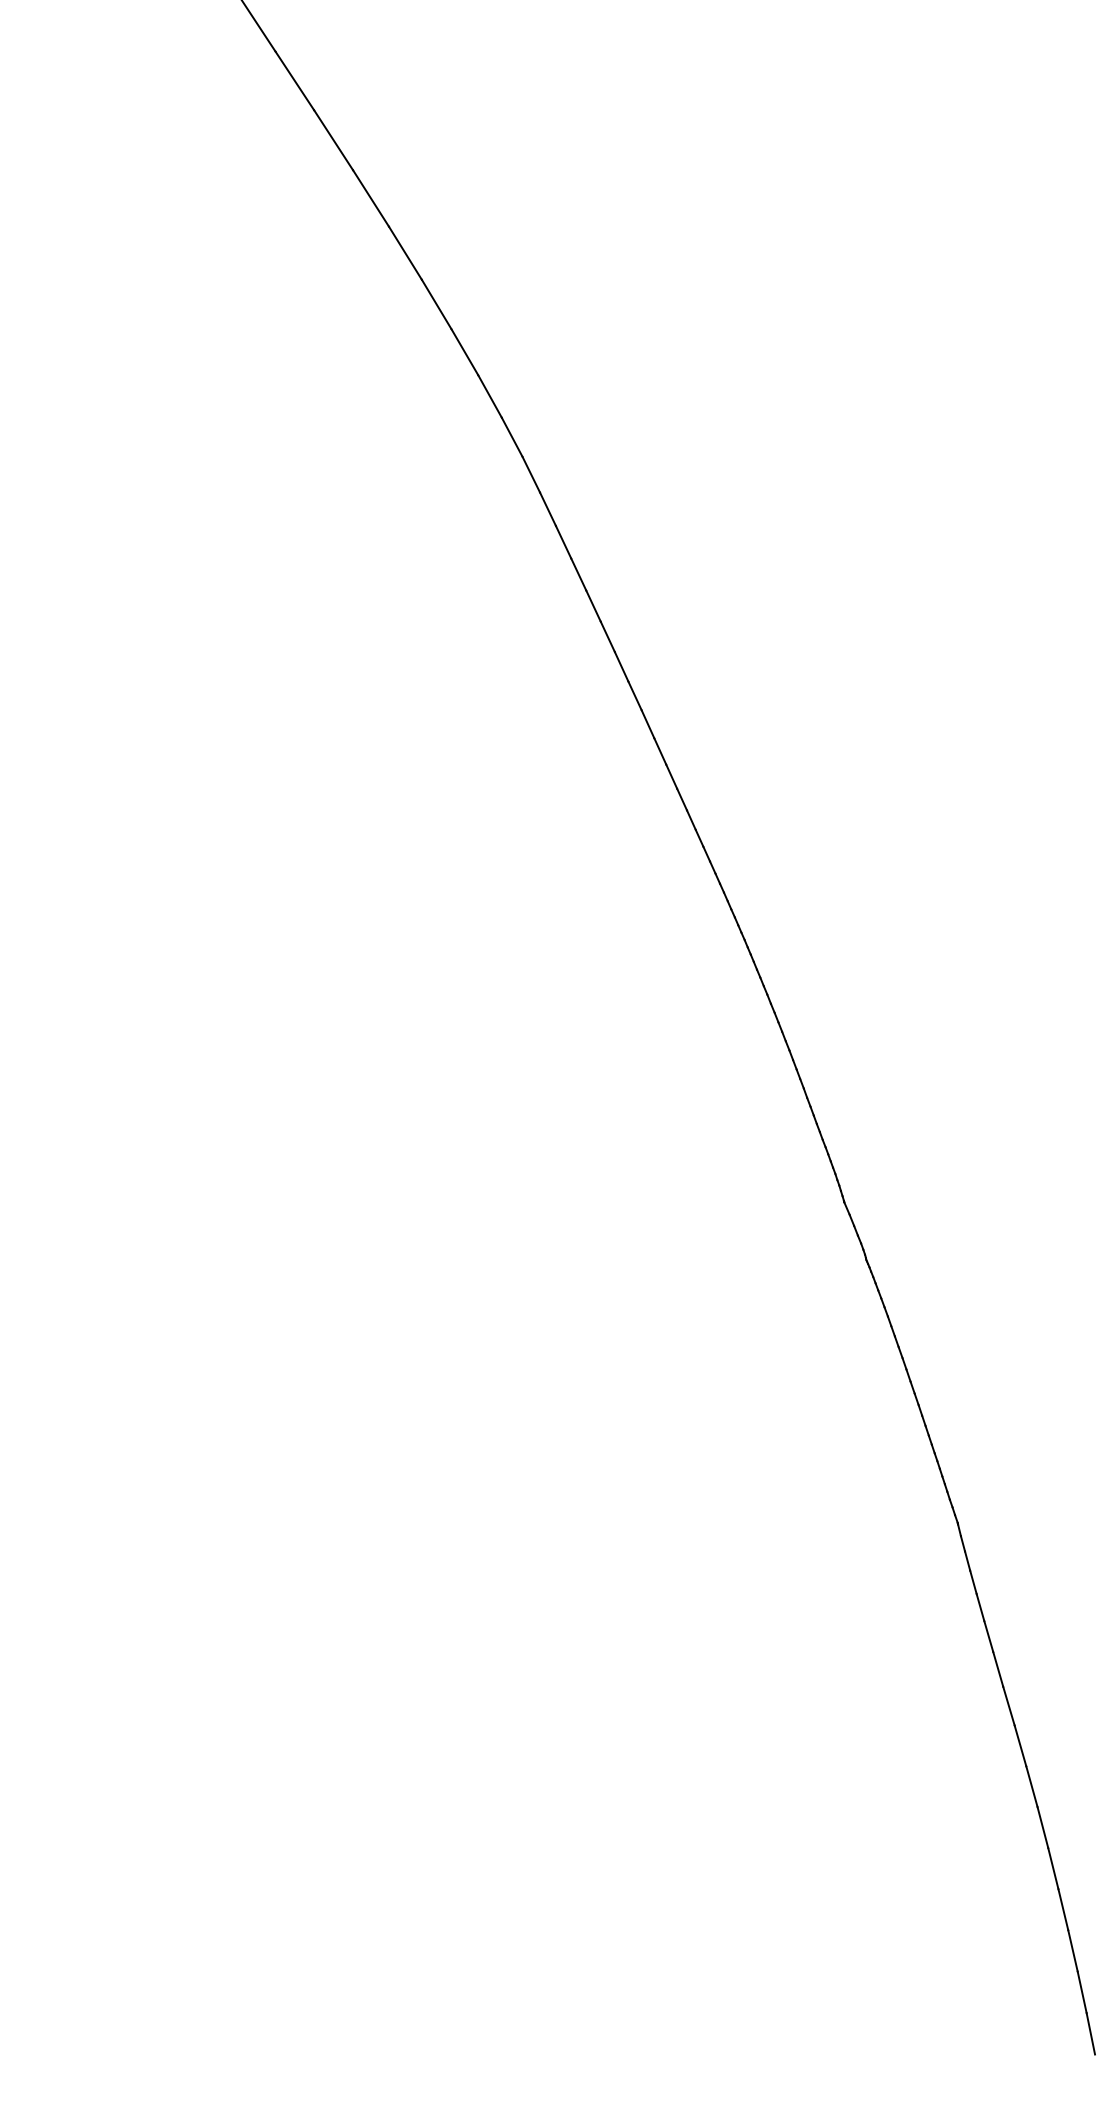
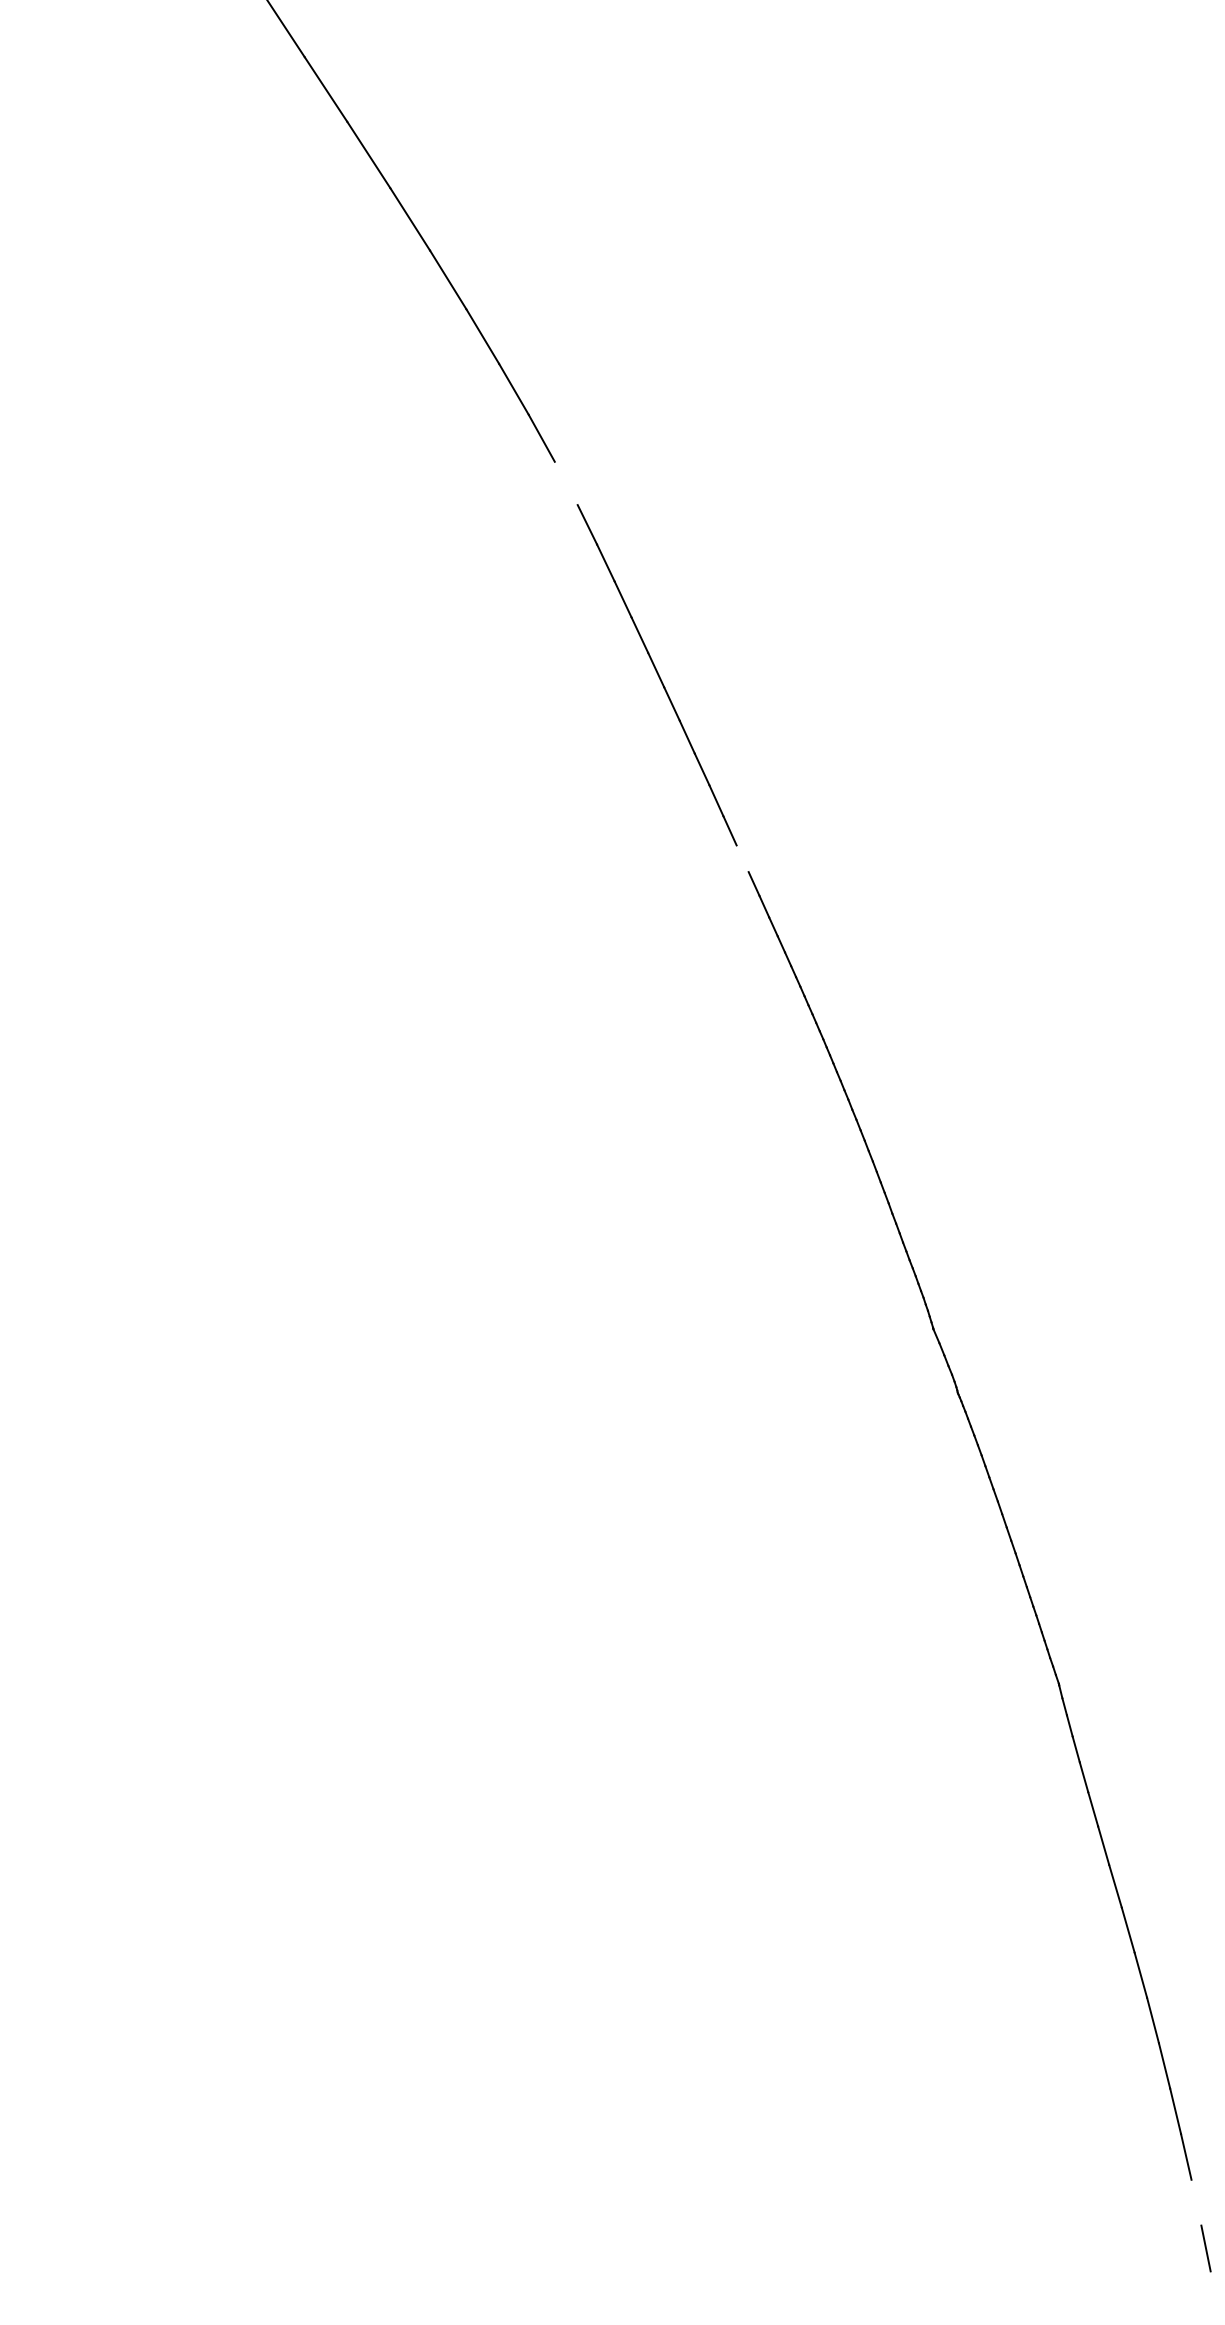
line: (511, 437) -> (565, 483), removed
line: (671, 776) -> (742, 858), removed
line: (1082, 1992) -> (1196, 2202), removed

